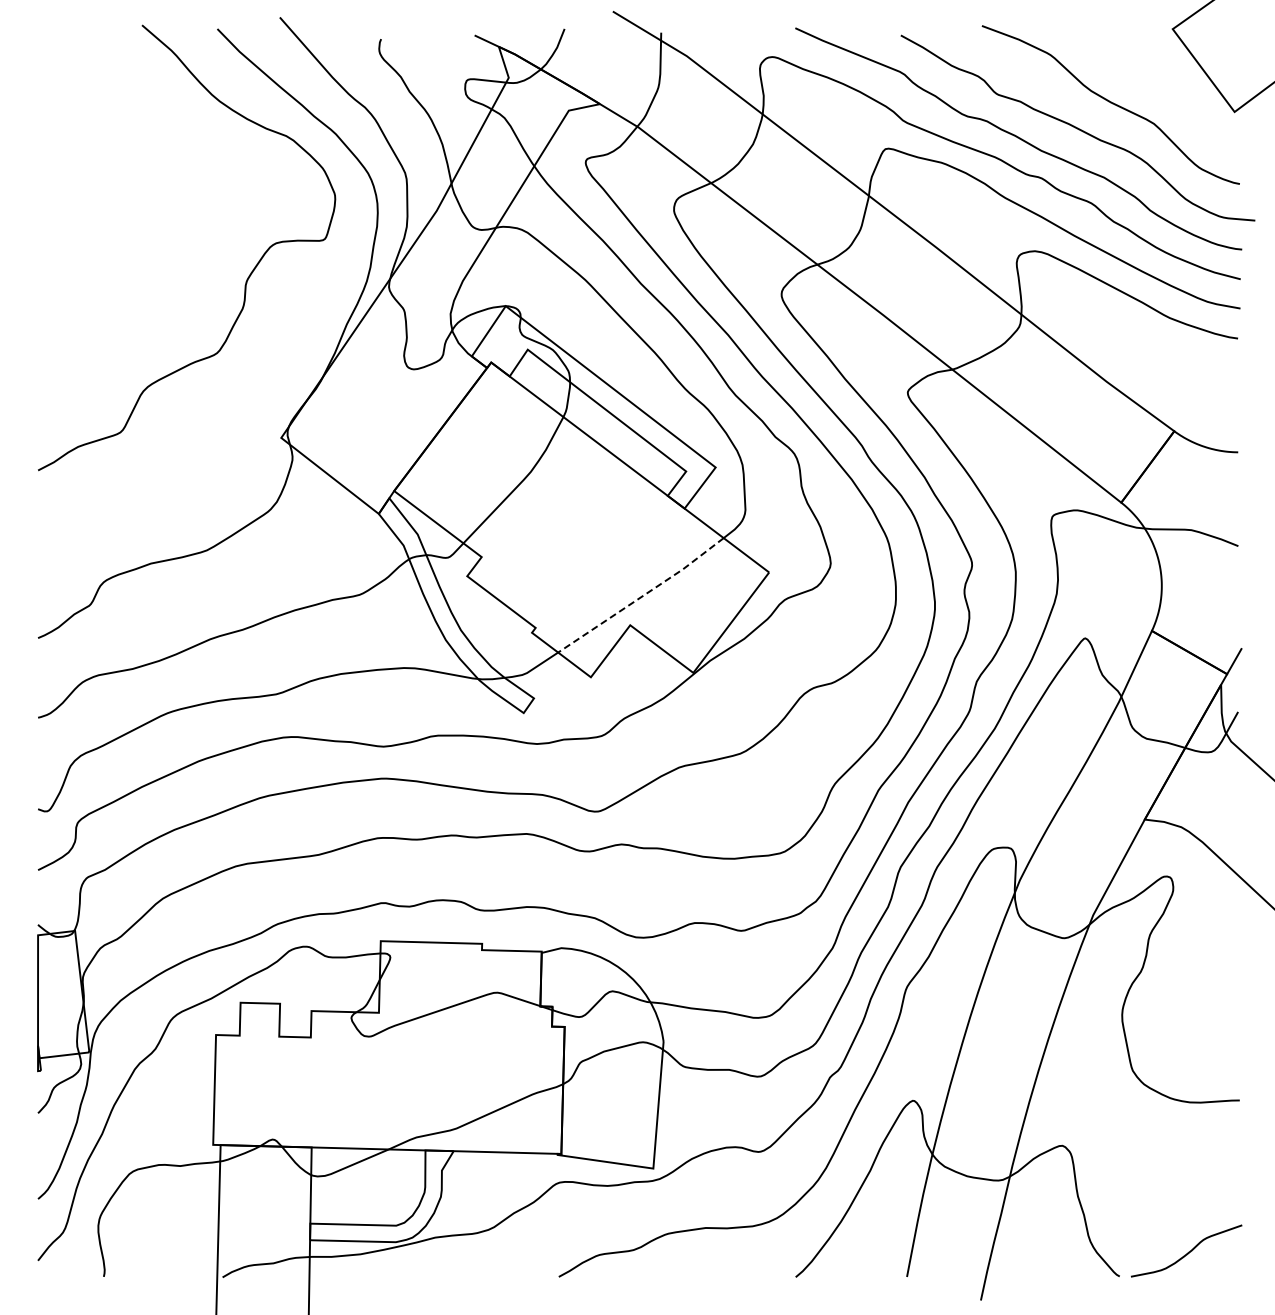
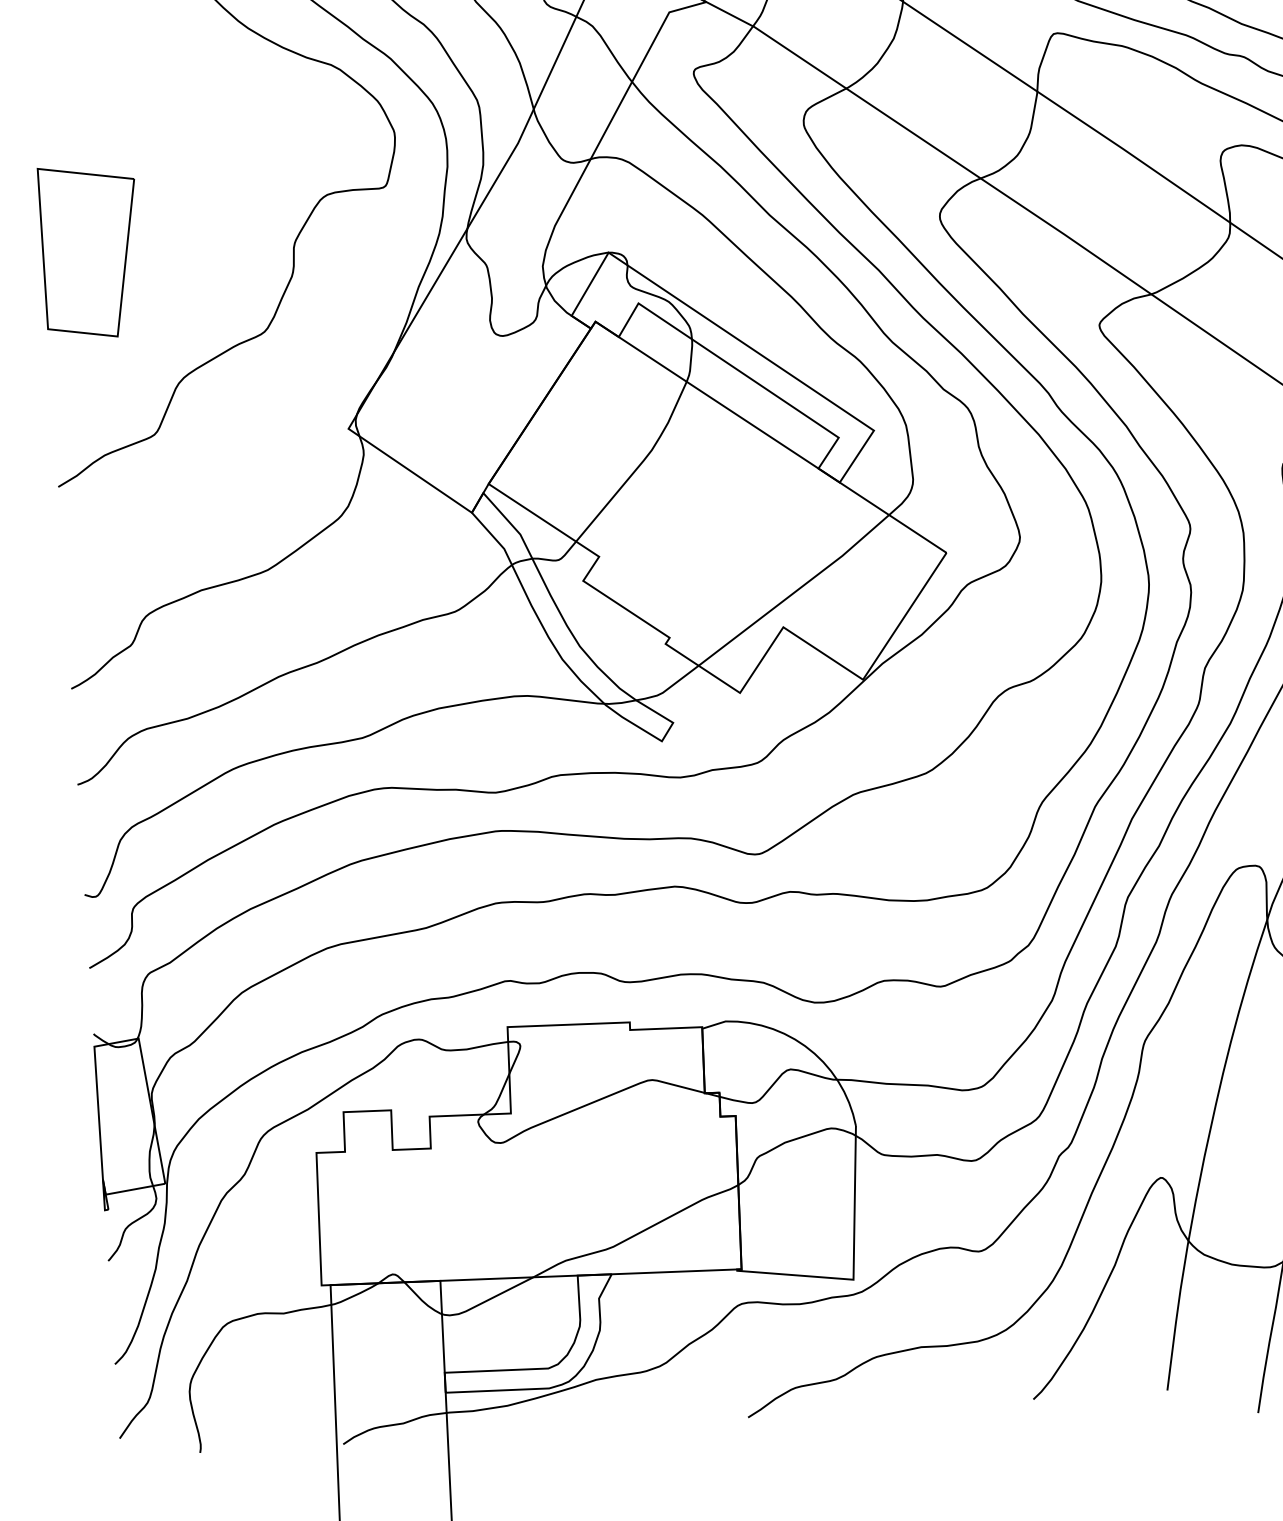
part: (77, 277) -> (90, 251), added
line: (642, 596) -> (795, 591), dashed -> solid

